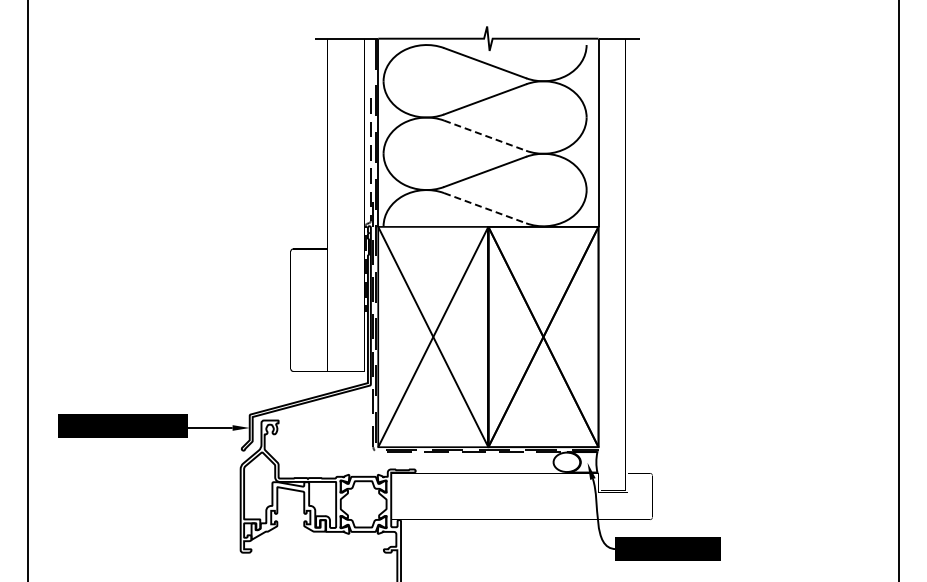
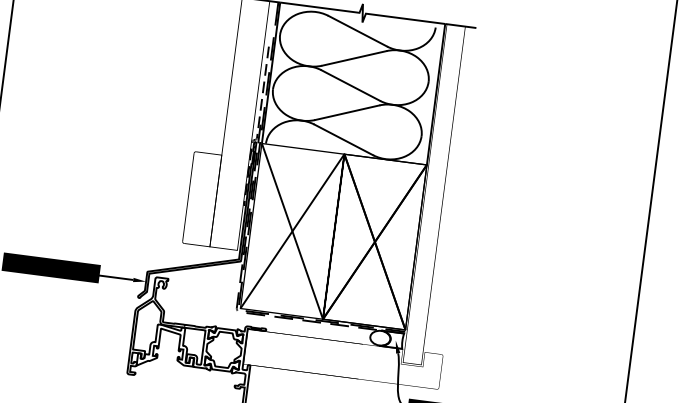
line: (485, 135) -> (351, 85), dashed -> solid
line: (485, 208) -> (344, 140), dashed -> solid

